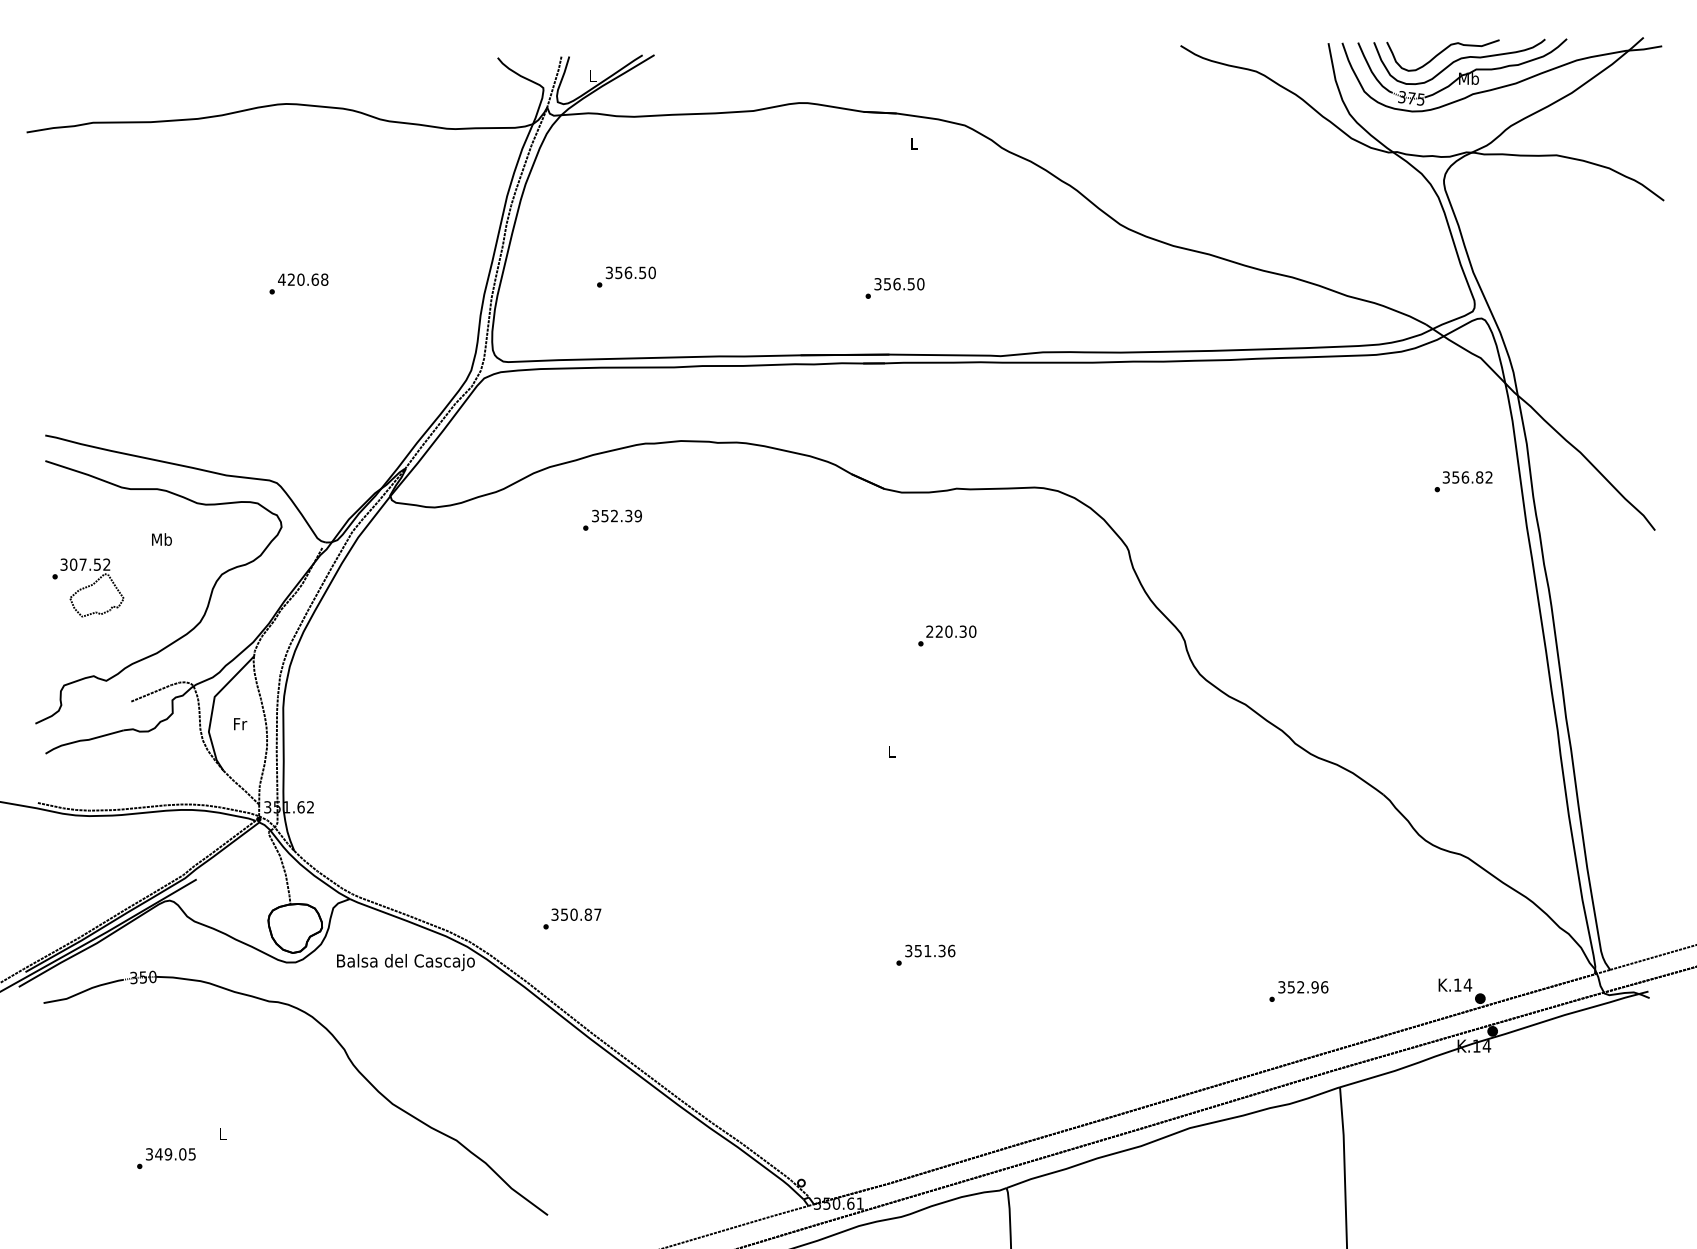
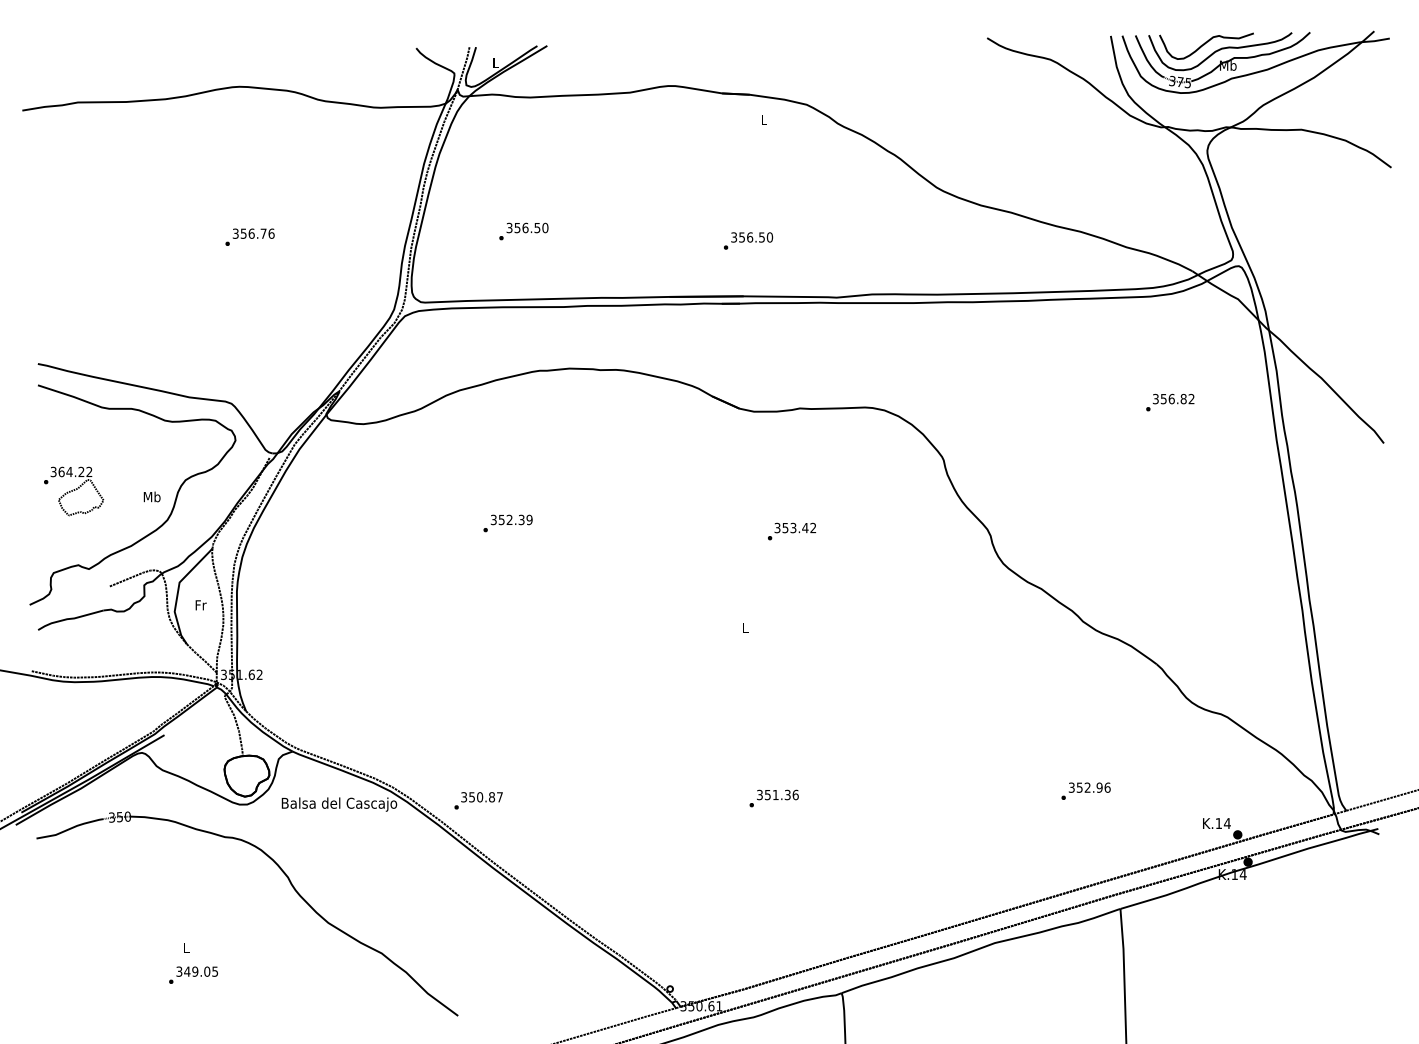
text: (303, 279) -> (253, 233), 420.68 -> 356.76
text: (1463, 481) -> (1170, 402), moved
text: (612, 519) -> (507, 522), moved
text: (161, 539) -> (151, 496), moved
text: (85, 564) -> (71, 471), 307.52 -> 364.22
text: (951, 631) -> (795, 527), 220.30 -> 353.42
text: (572, 918) -> (478, 800), moved
text: (1298, 991) -> (1085, 791), moved
text: (166, 1158) -> (193, 975), moved

